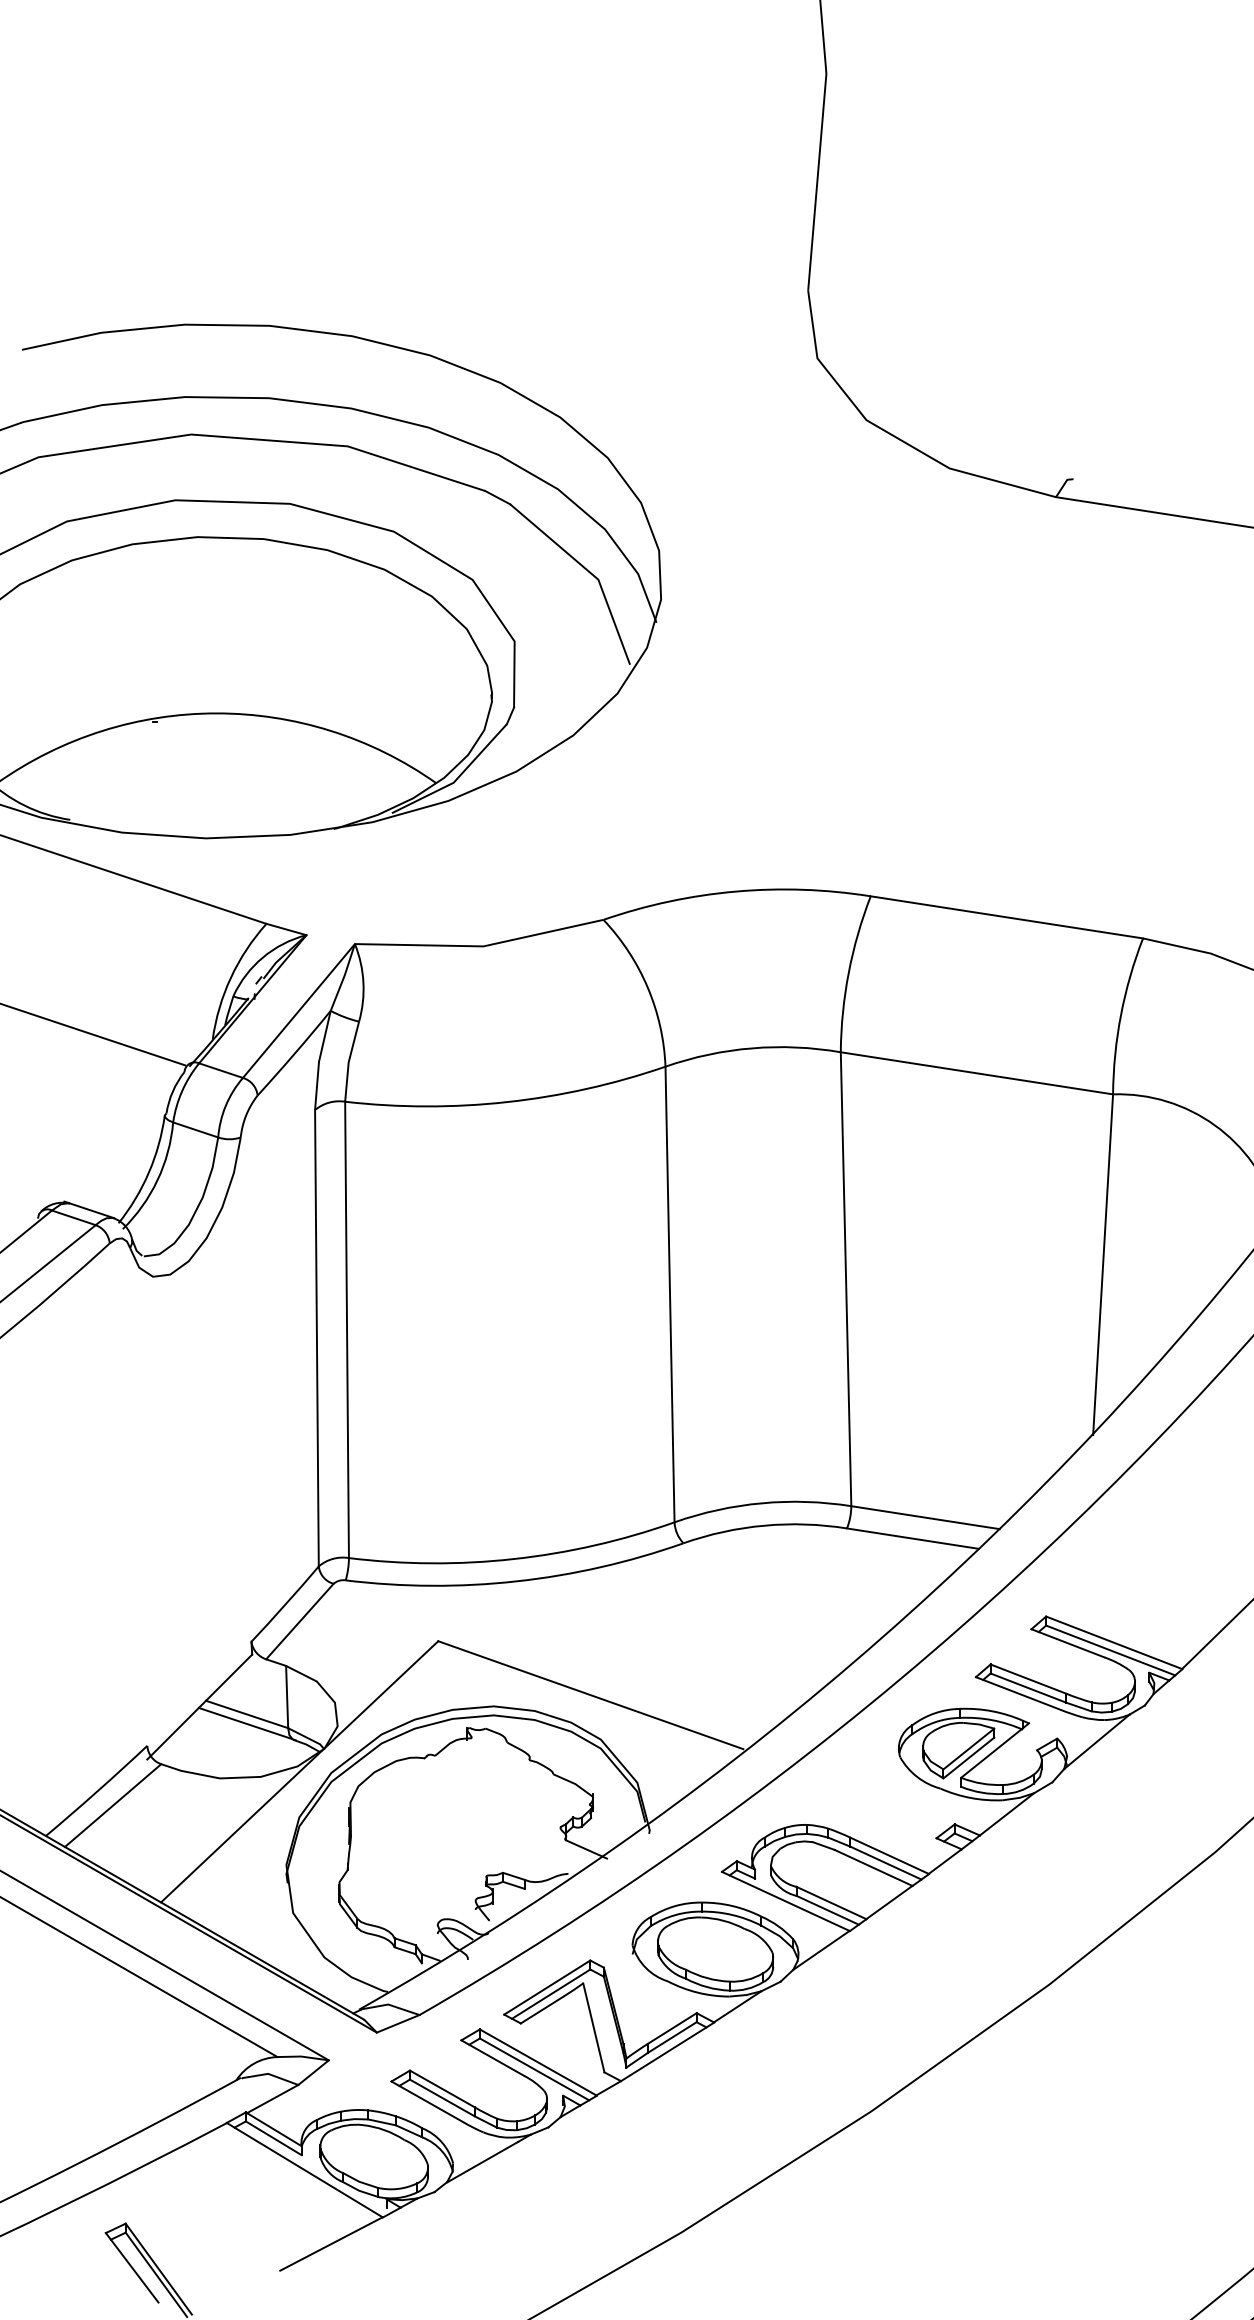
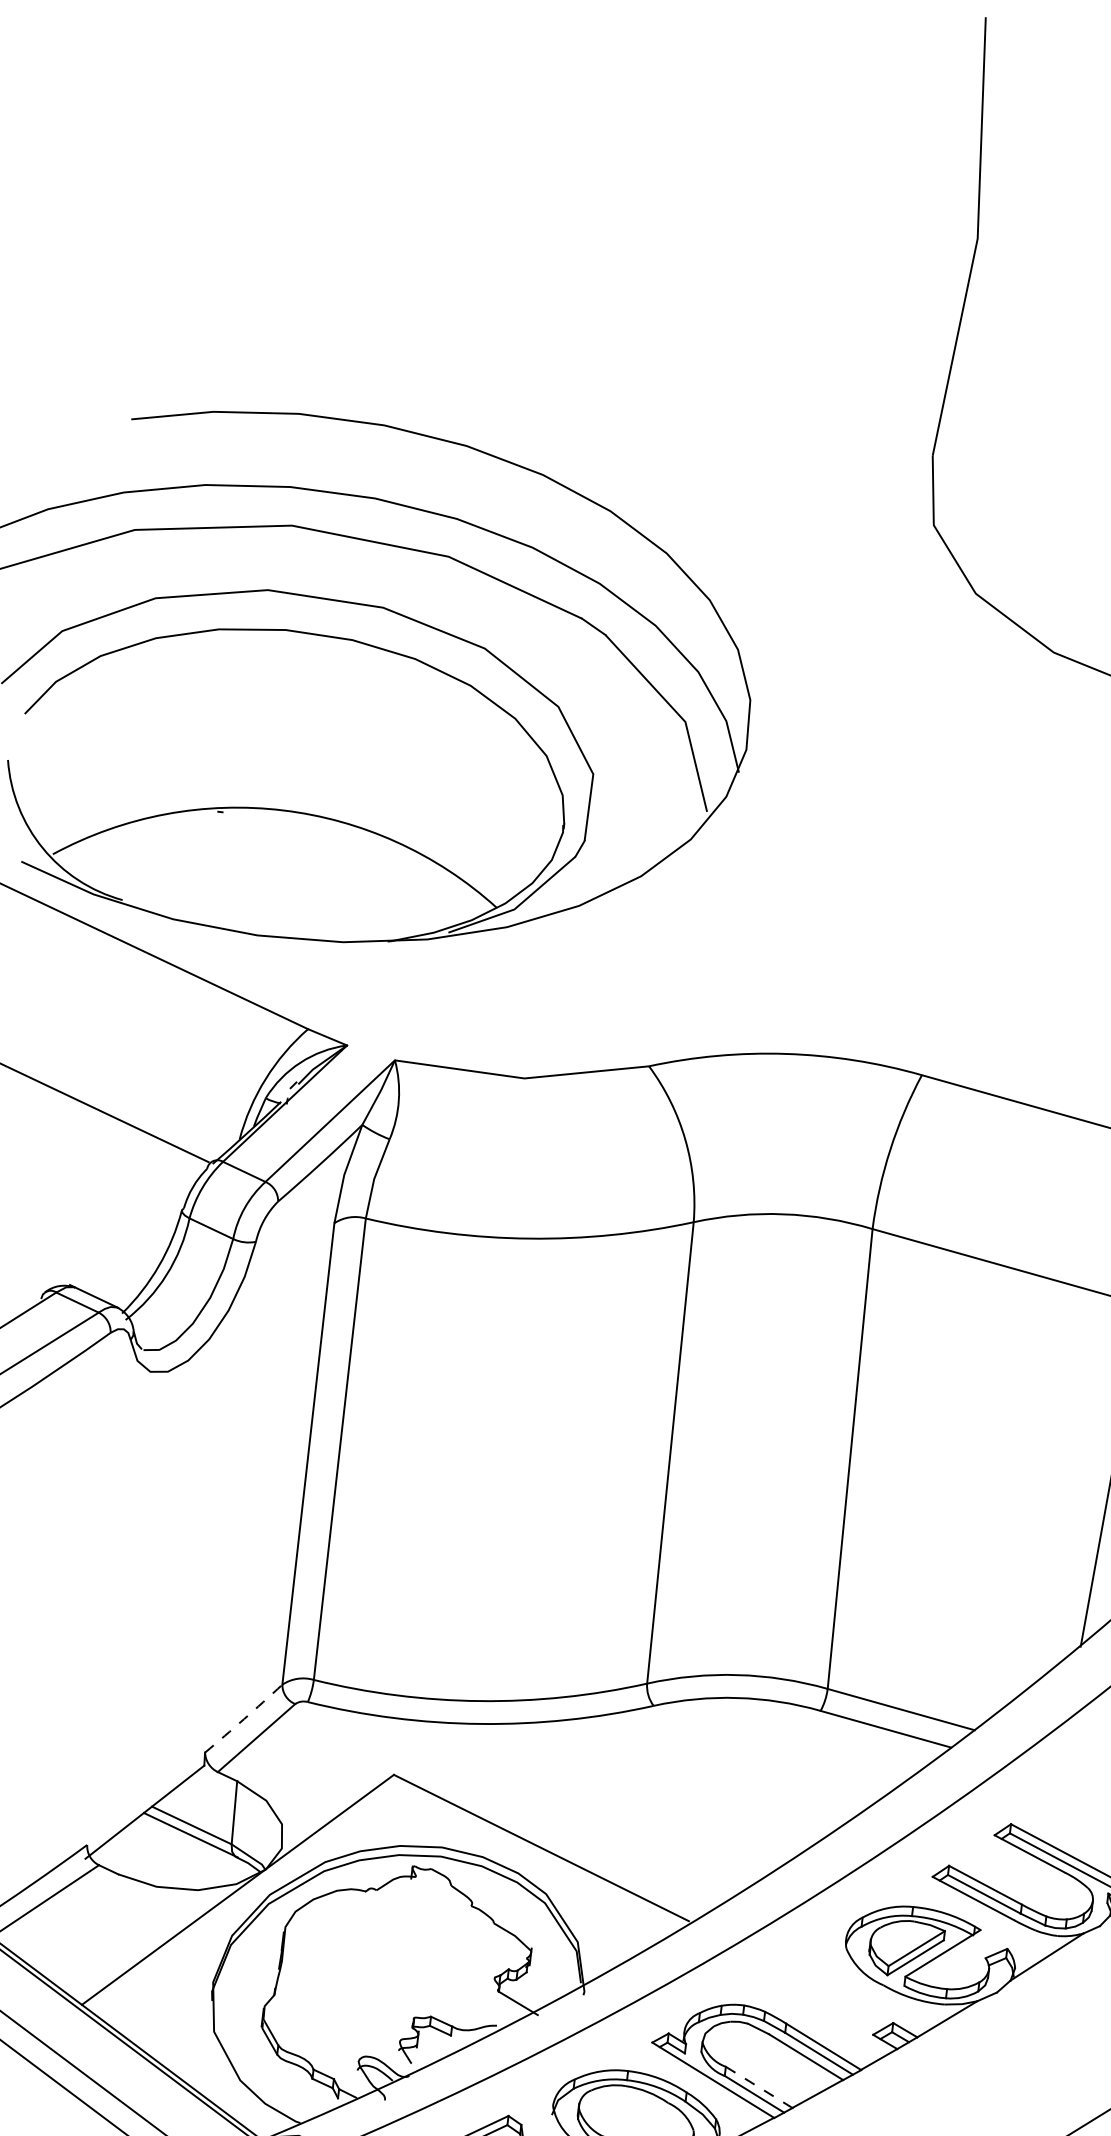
arc: (285, 1604) -> (244, 1719), solid -> dashed
line: (831, 1903) -> (759, 2087), solid -> dashed

